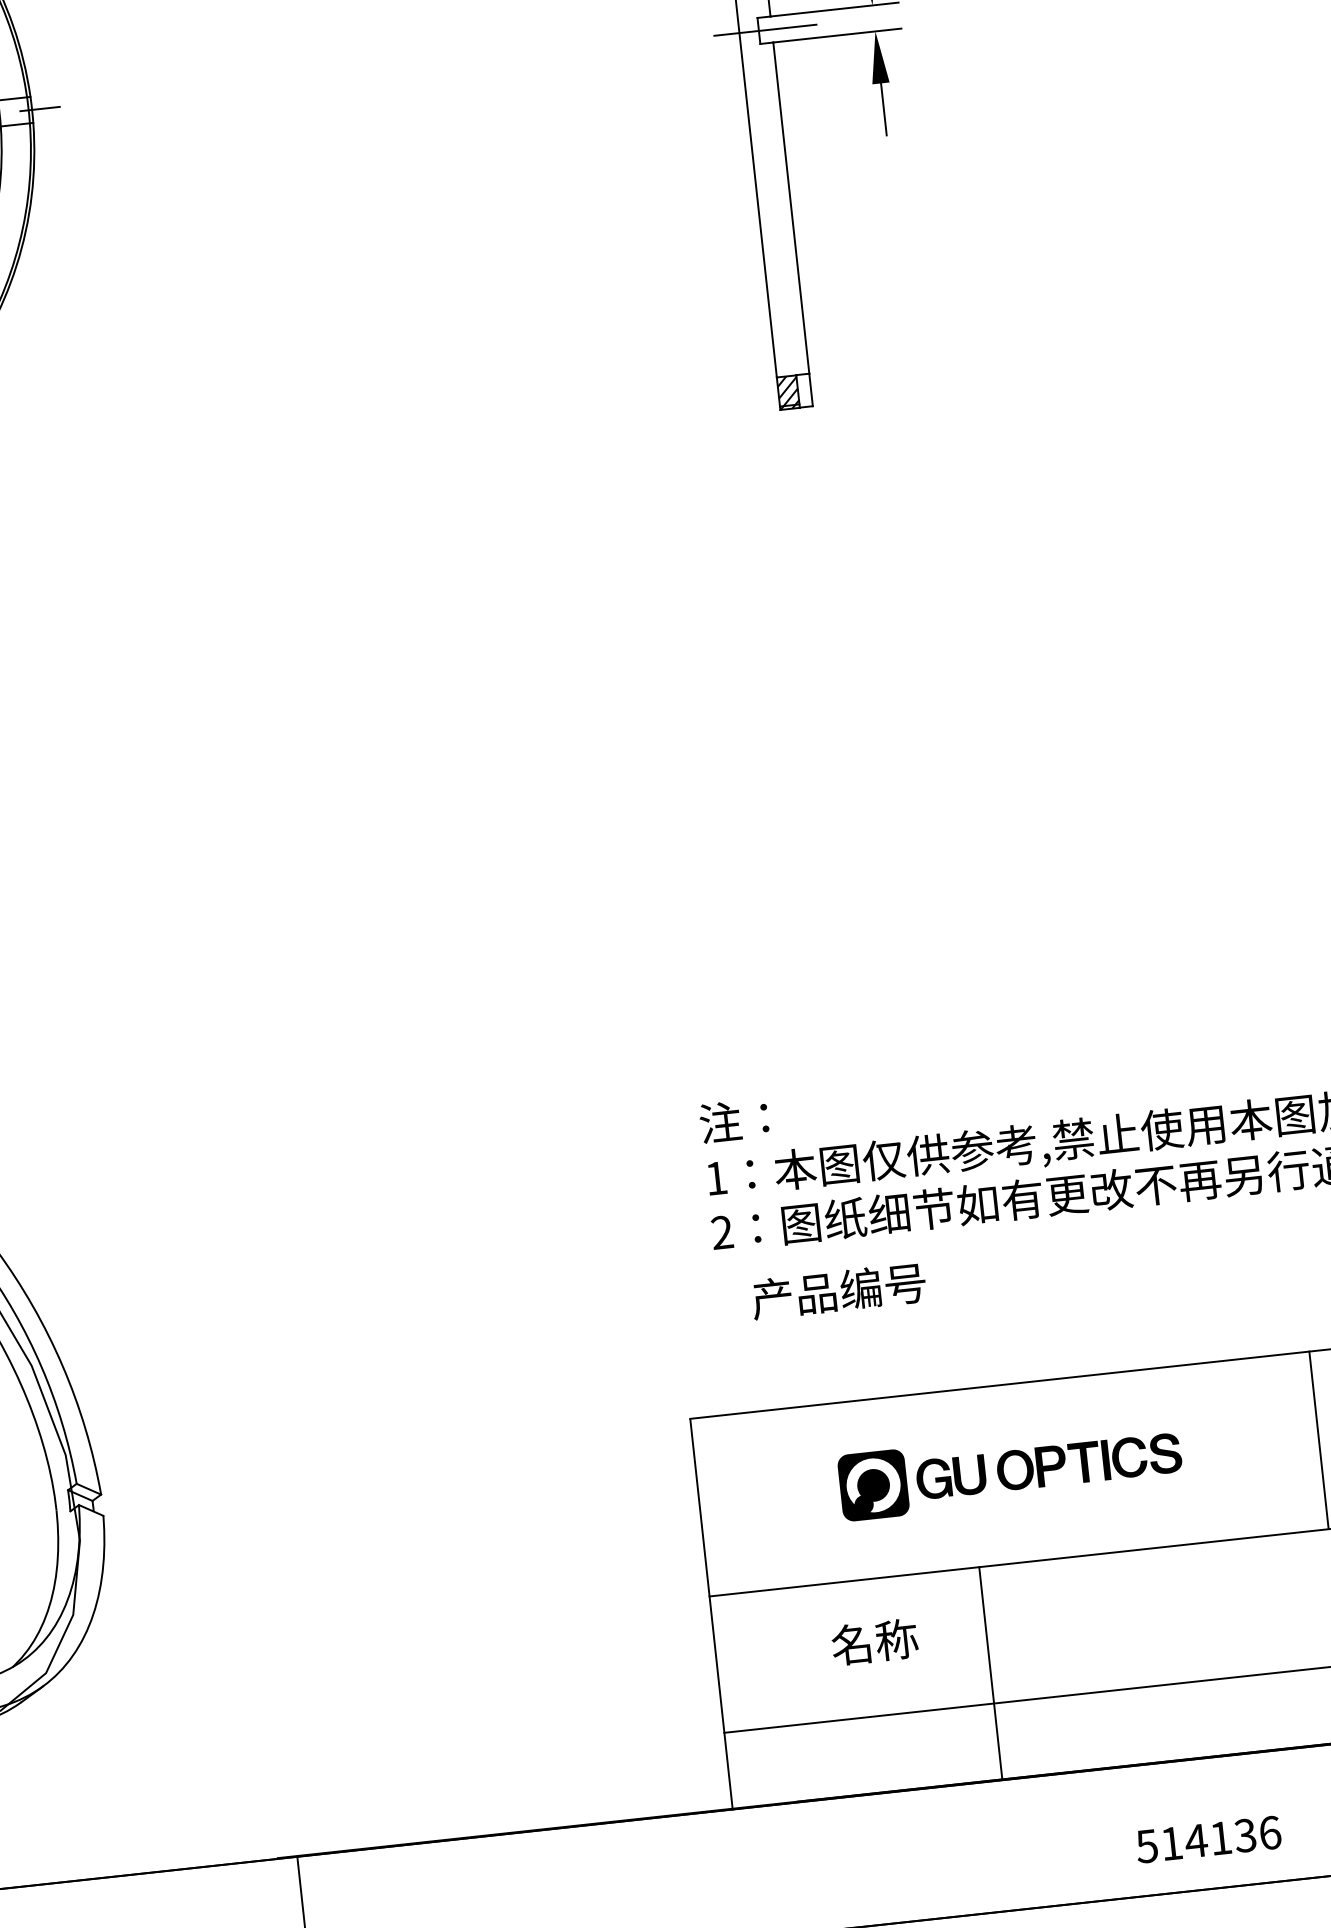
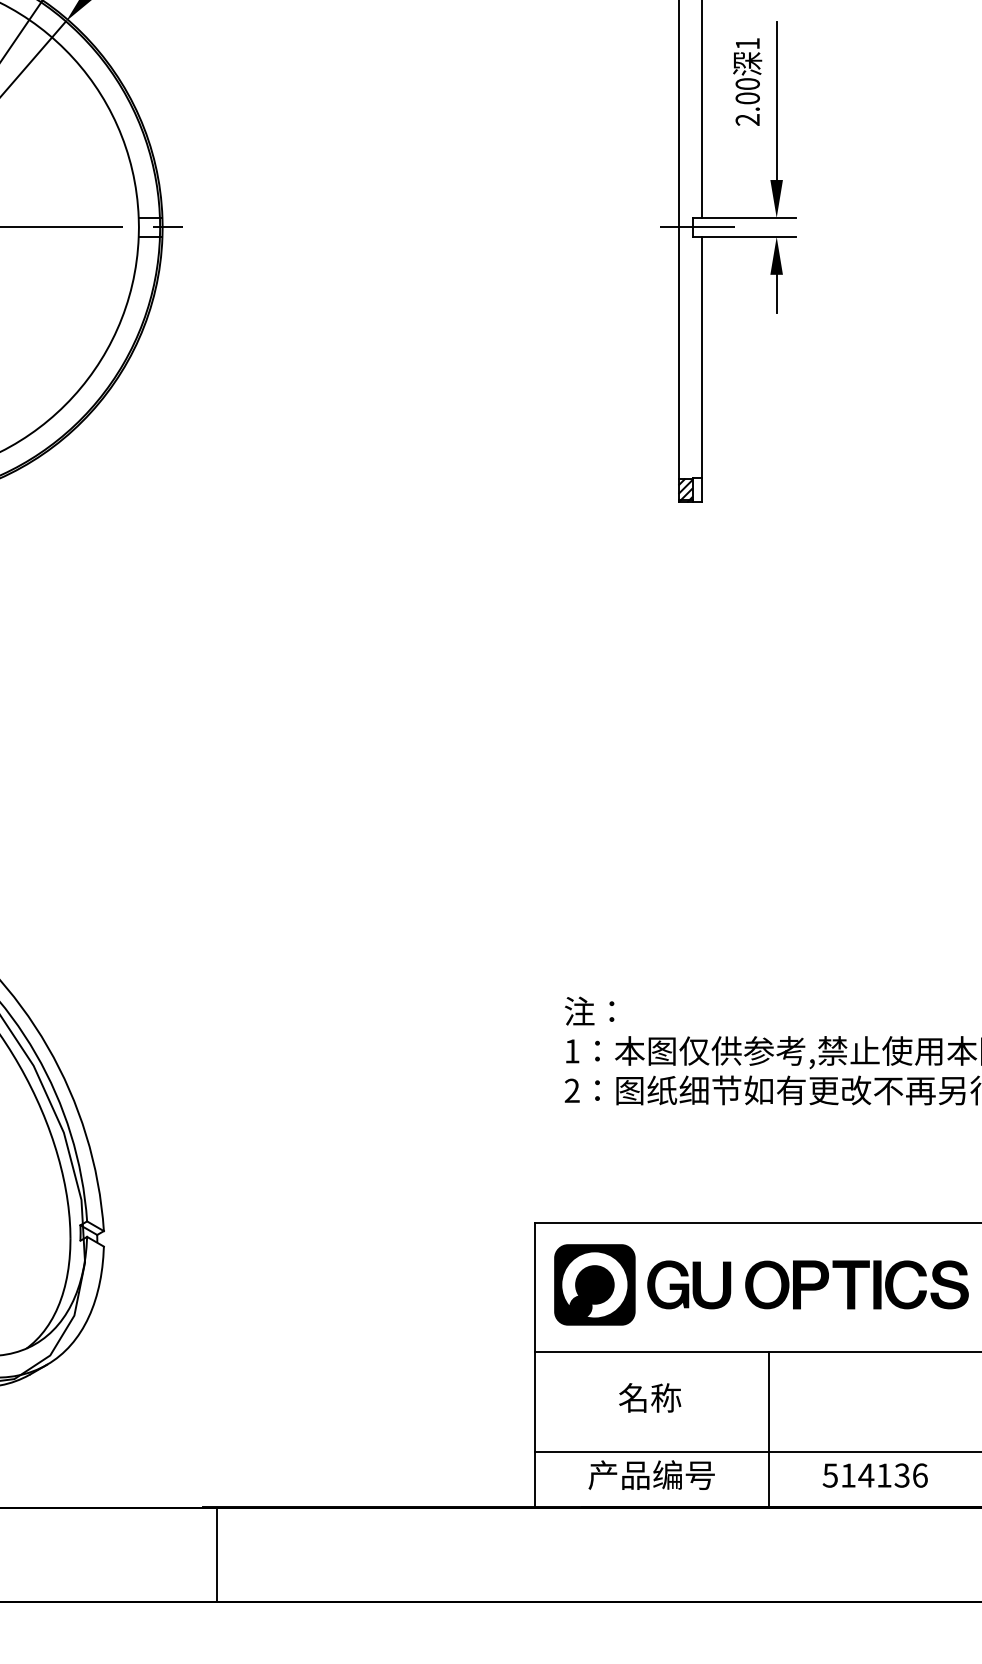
text: (838, 1290) -> (651, 1474), moved
part: (1010, 1469) -> (761, 1284), size x1.67
line: (991, 1673) -> (769, 1429), moved
text: (1207, 1839) -> (874, 1475), moved

